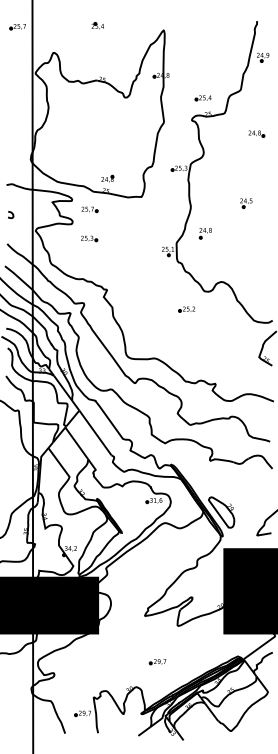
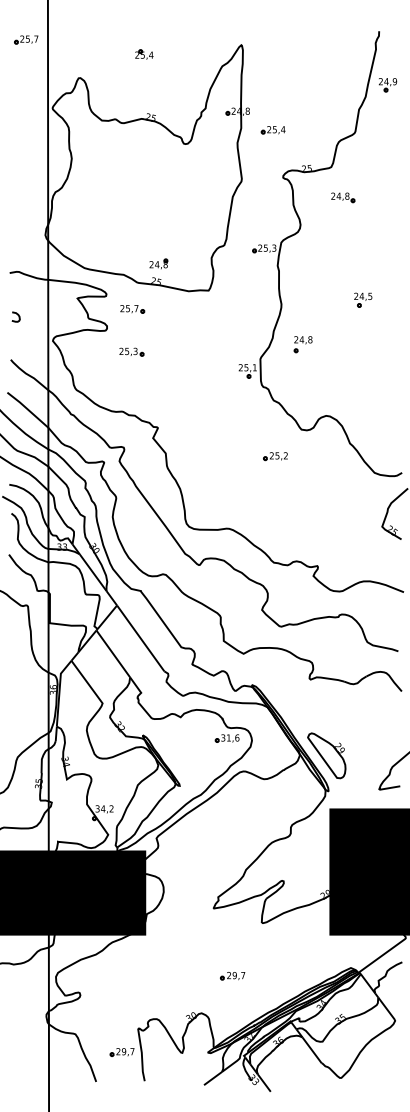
part: (97, 25) -> (143, 53), moved
part: (202, 98) -> (272, 130), moved
part: (256, 133) -> (342, 196), moved

